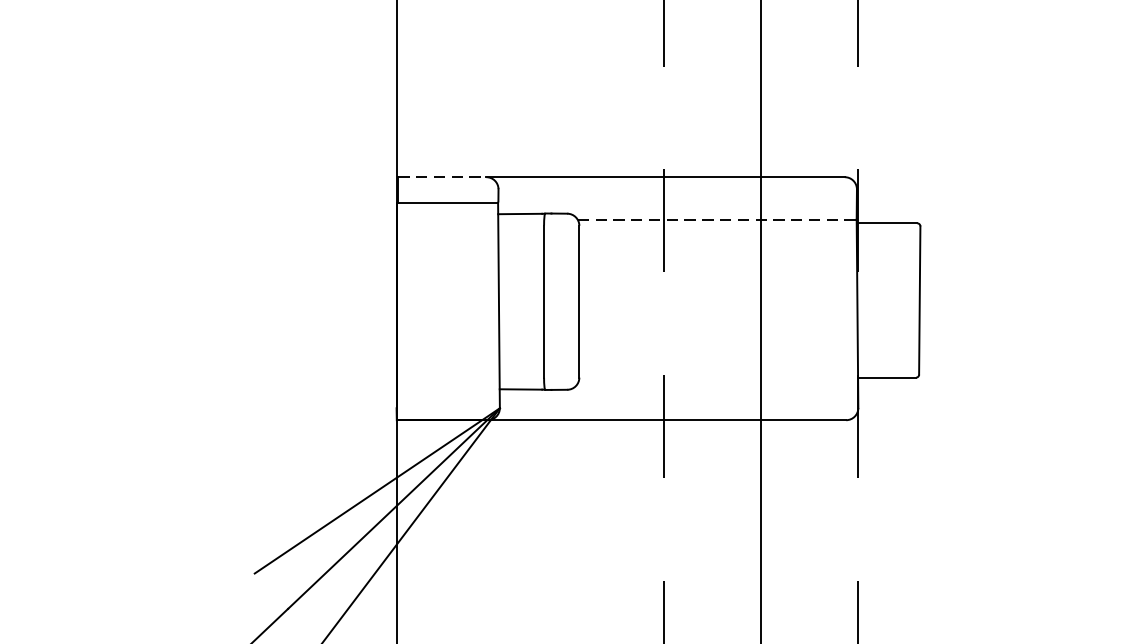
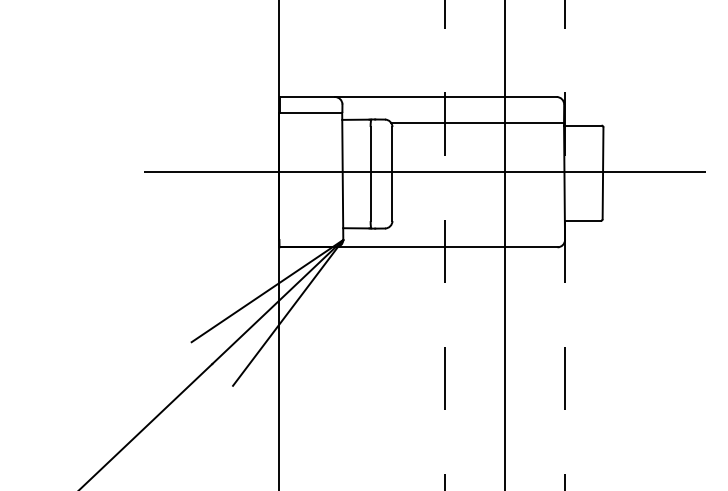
line: (443, 177) -> (308, 97), dashed -> solid
line: (718, 220) -> (478, 123), dashed -> solid
line: (631, 299) -> (424, 172), added

